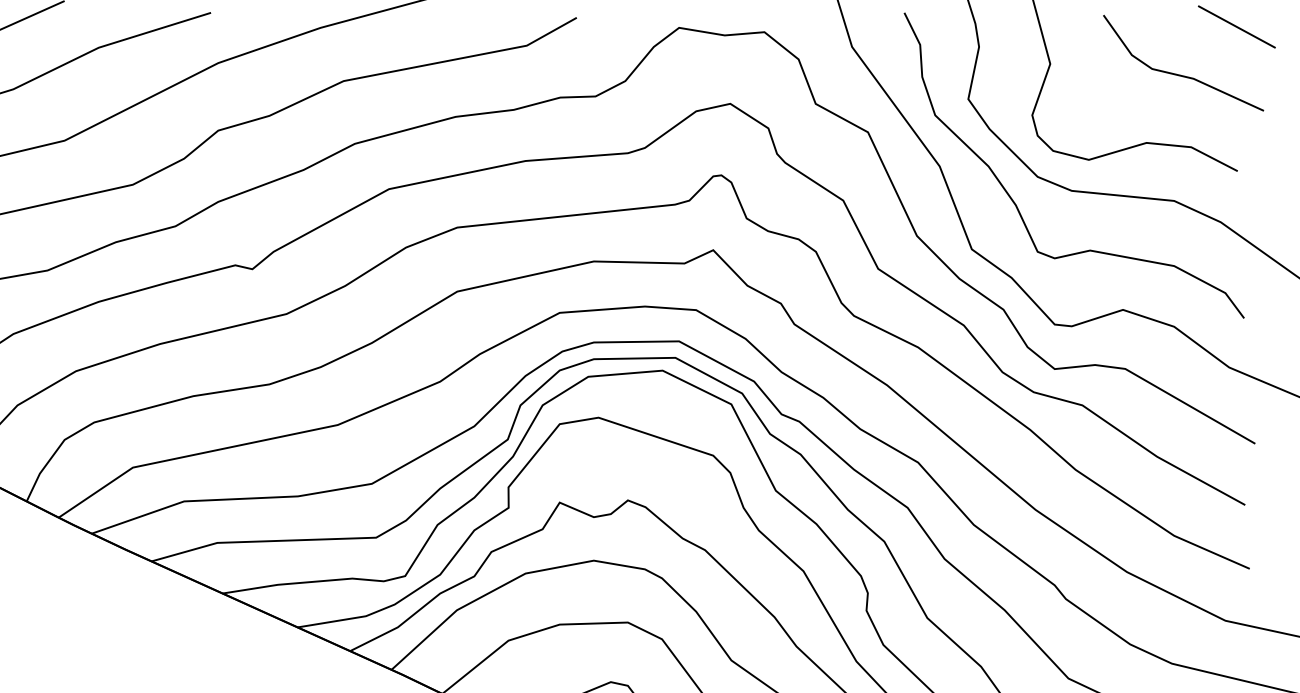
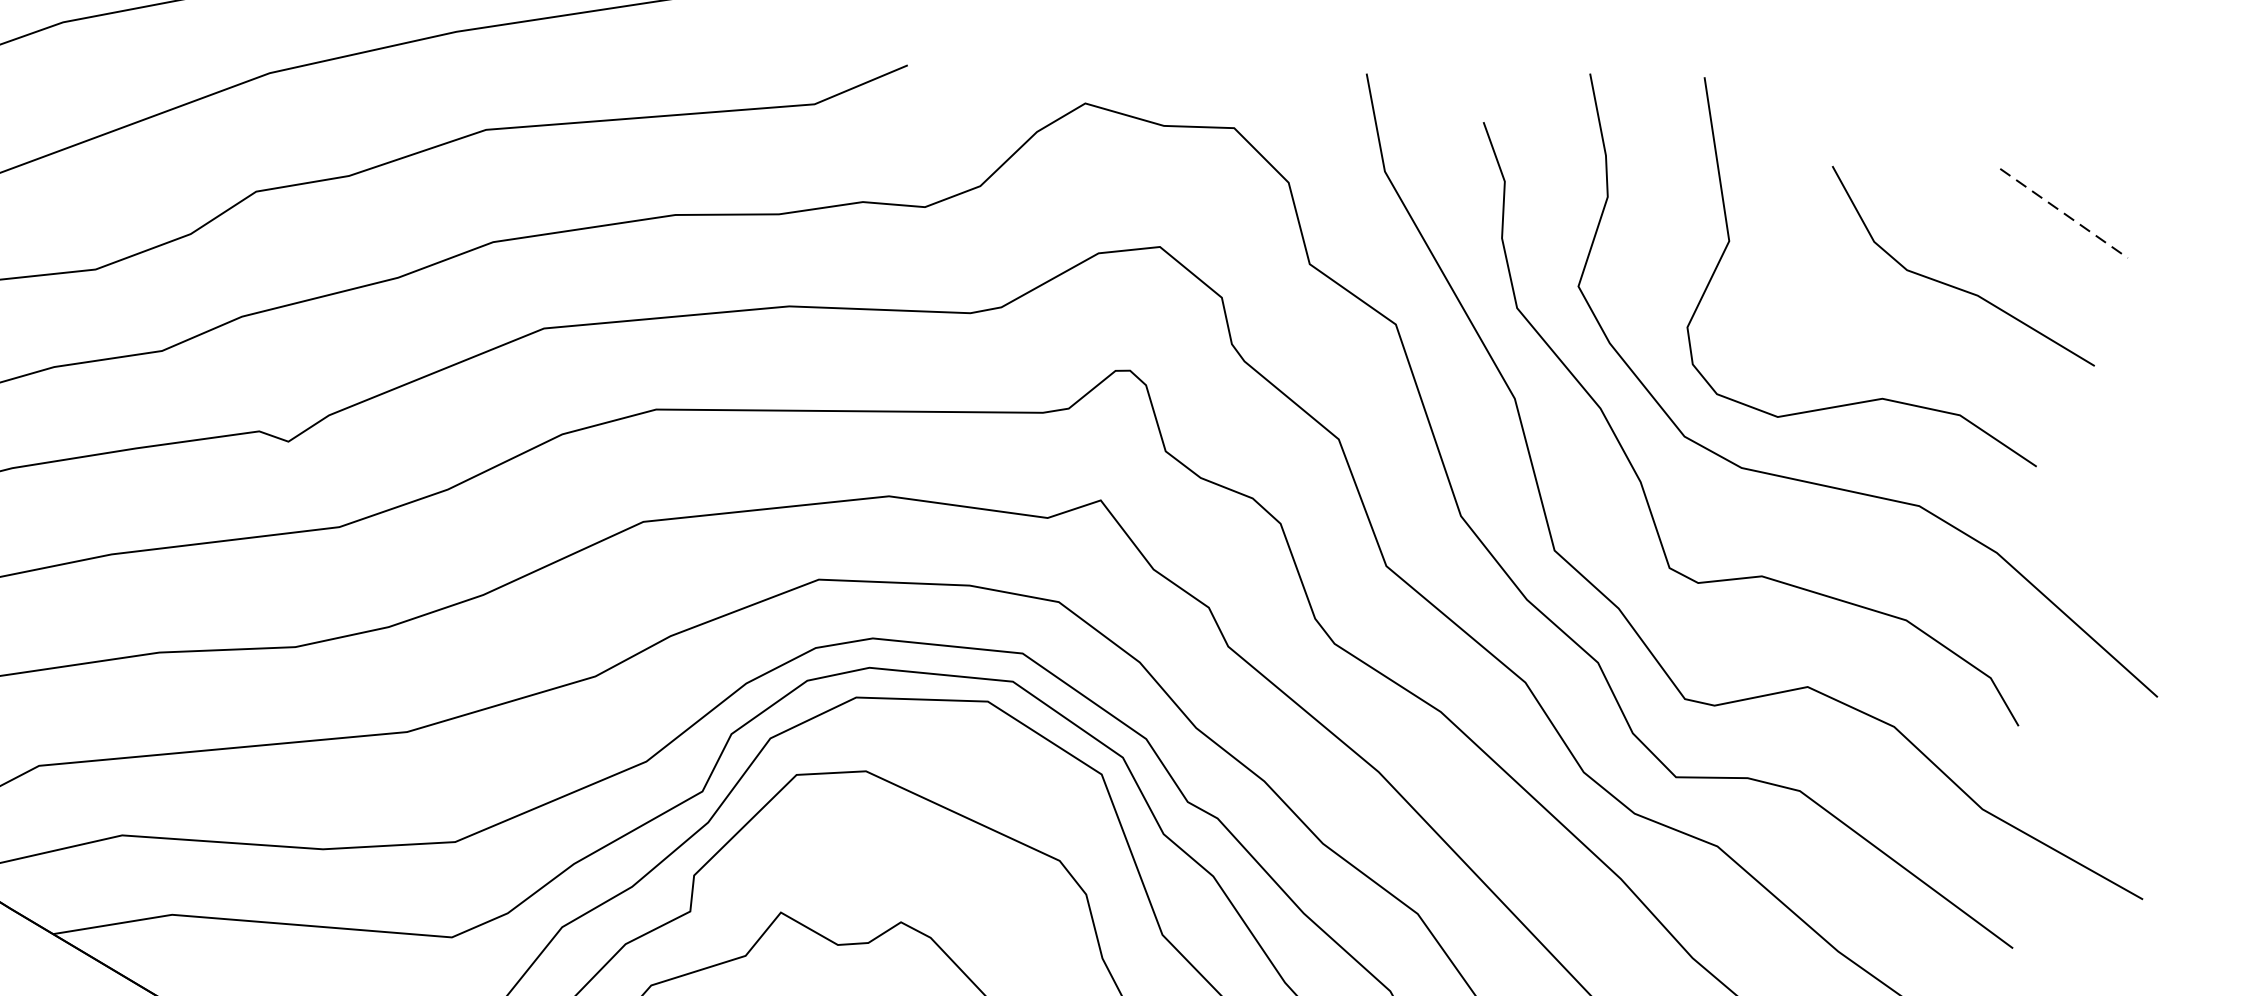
line: (1237, 27) -> (2065, 214), solid -> dashed

